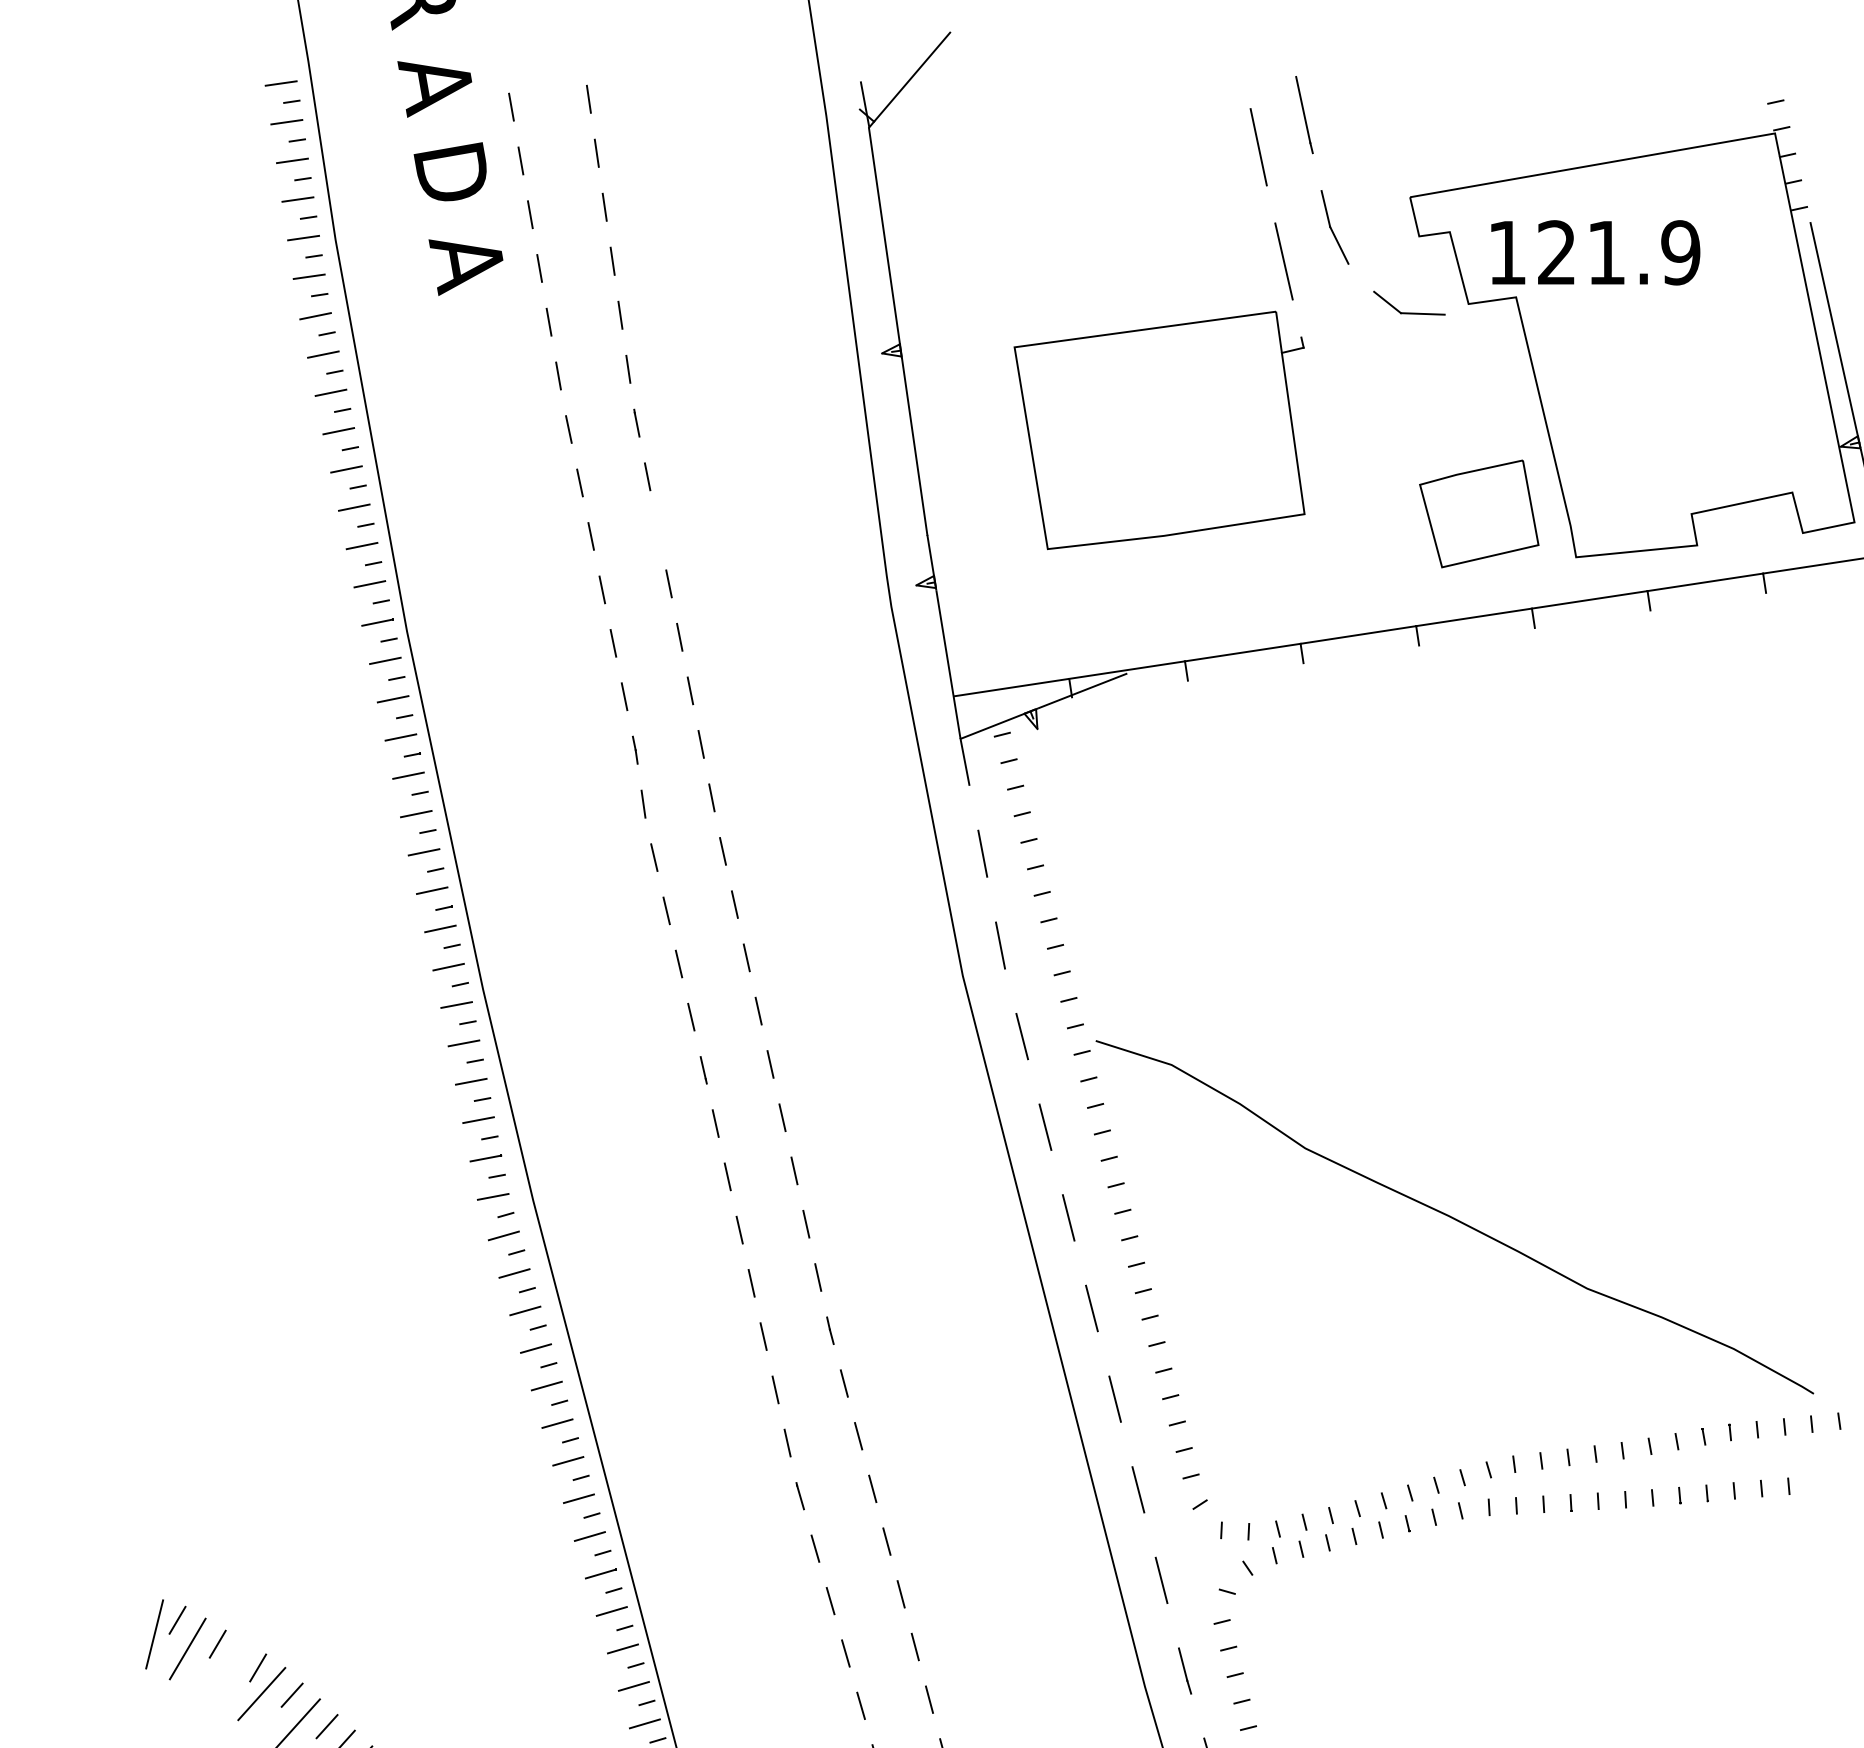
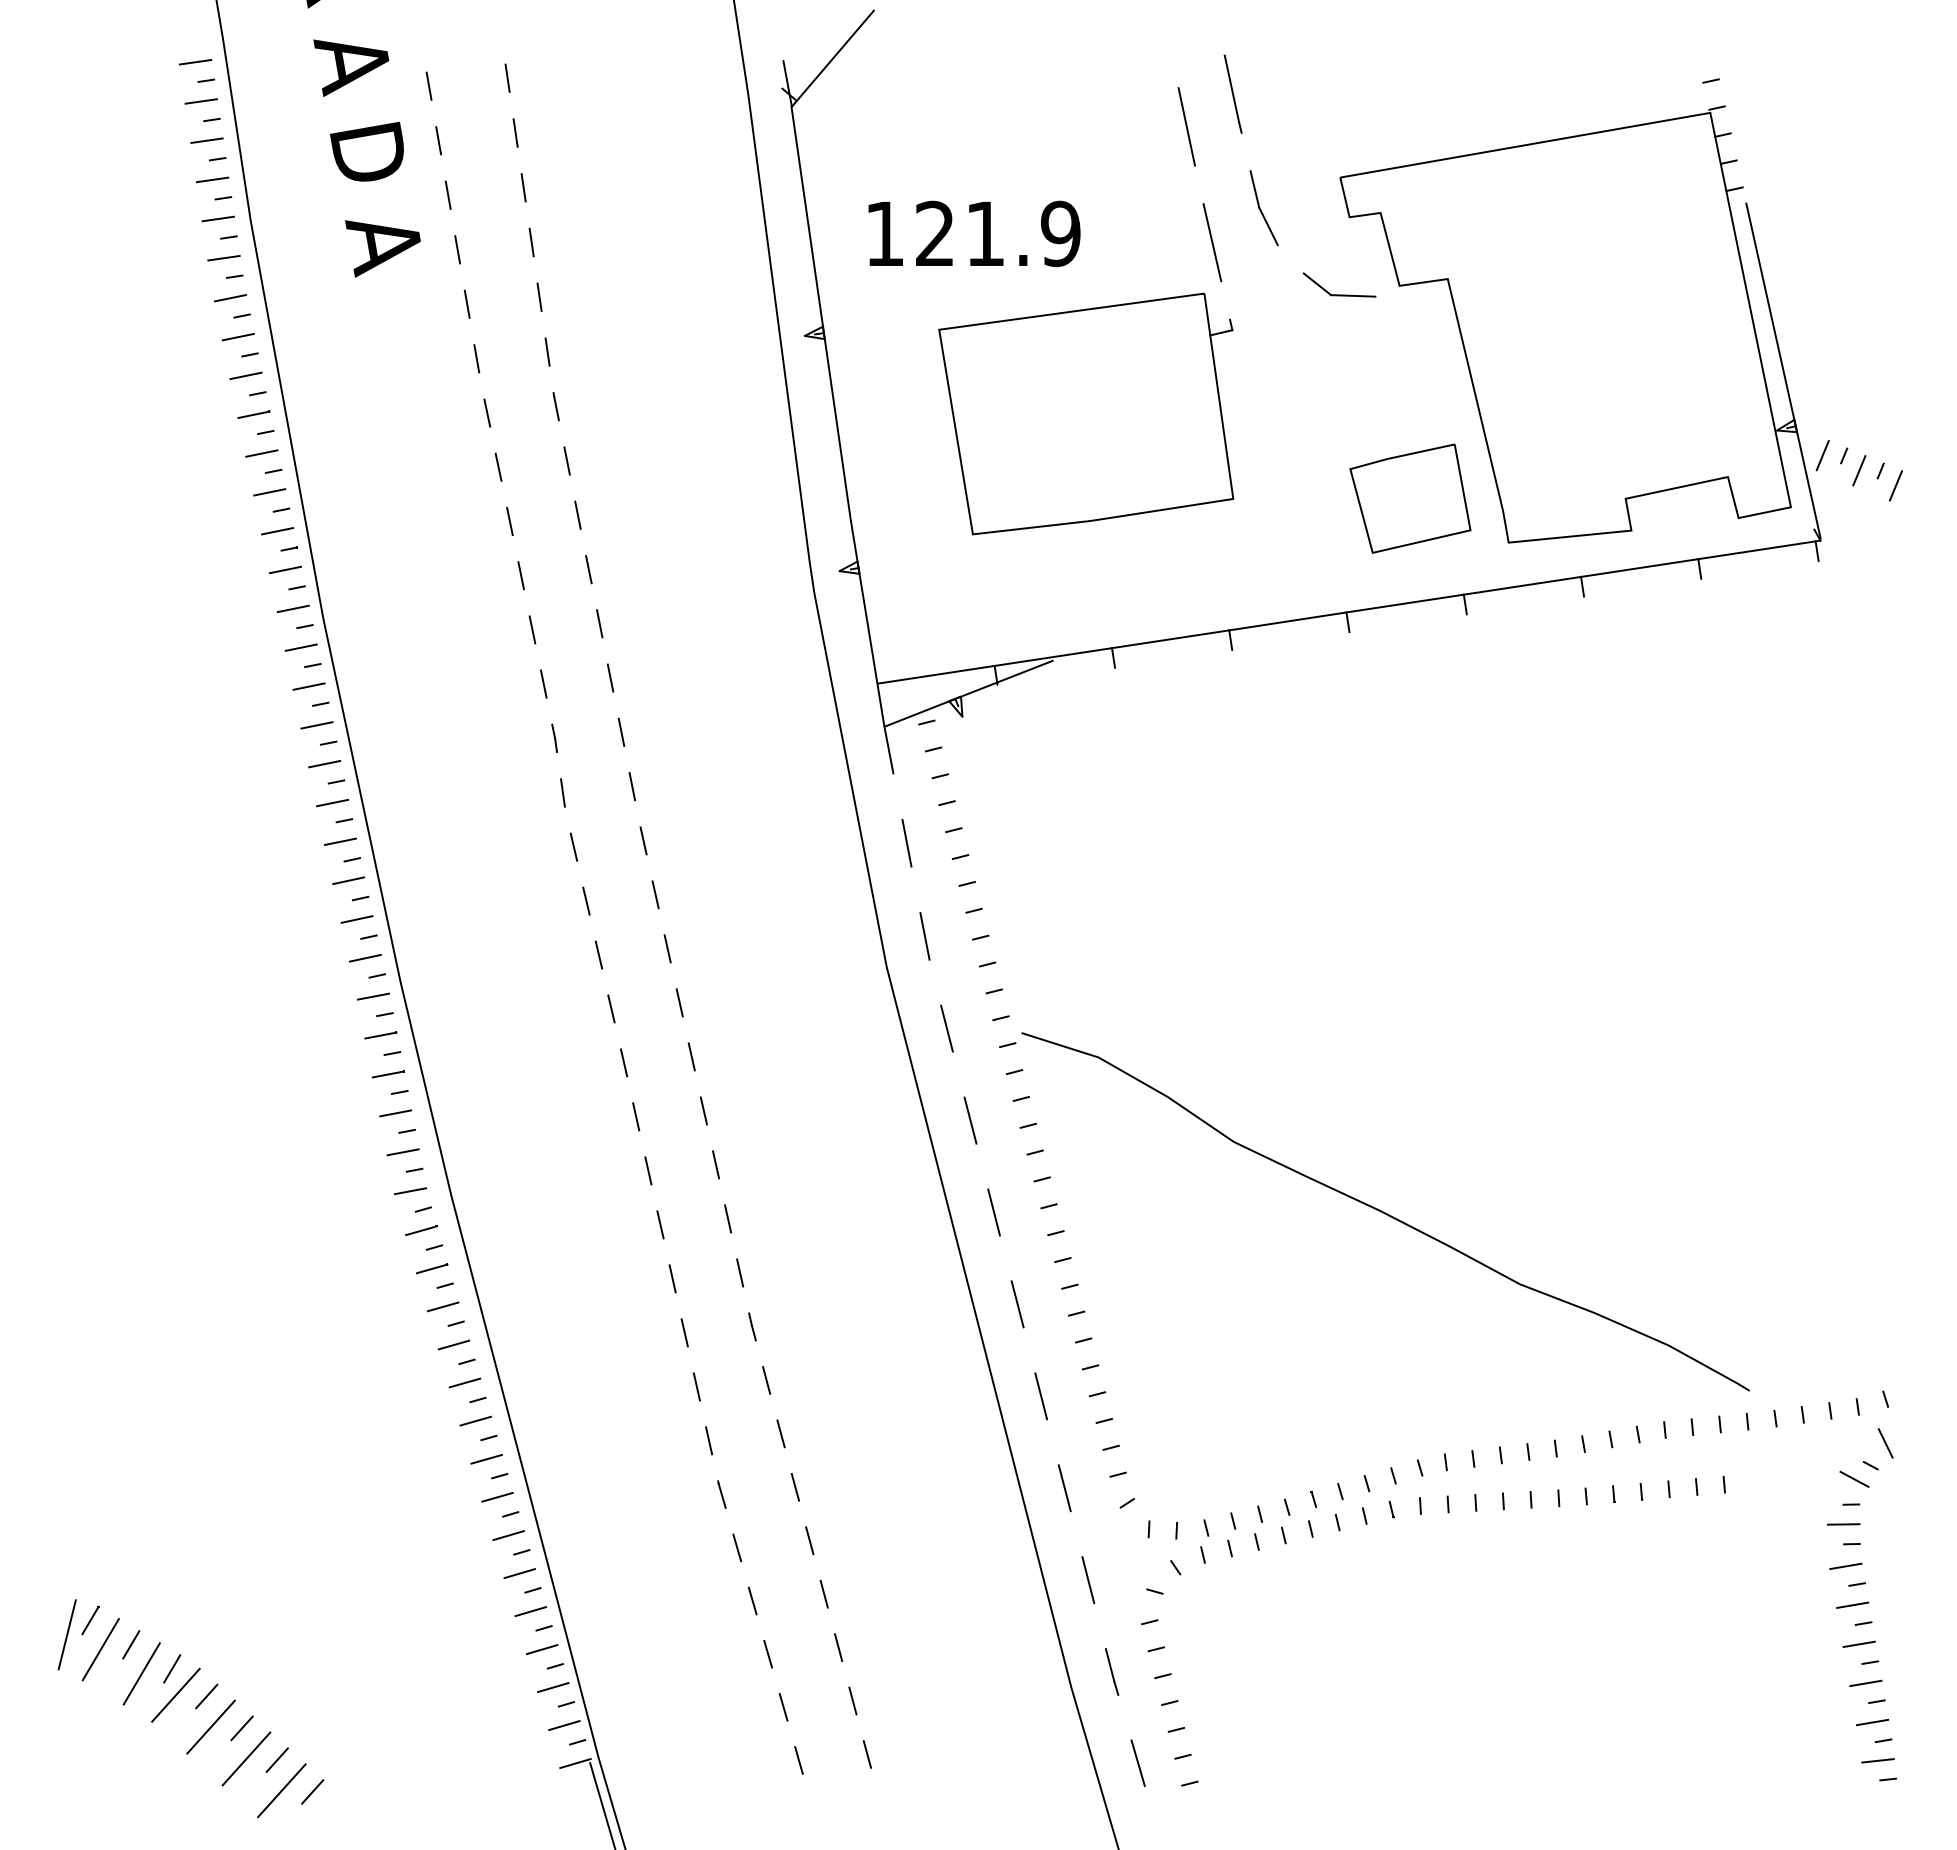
text: (1595, 252) -> (974, 233), moved
line: (657, 529) -> (577, 514), added
line: (227, 1672) -> (141, 1673), added

